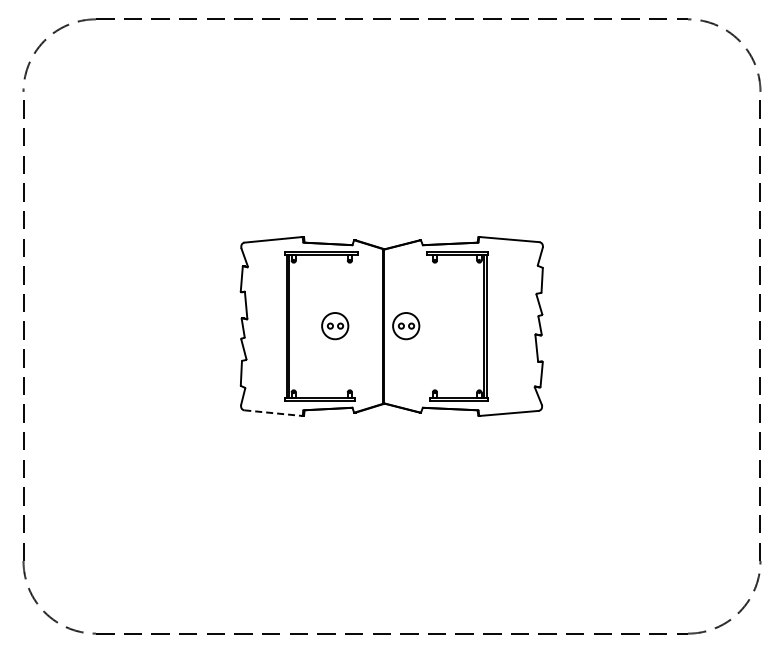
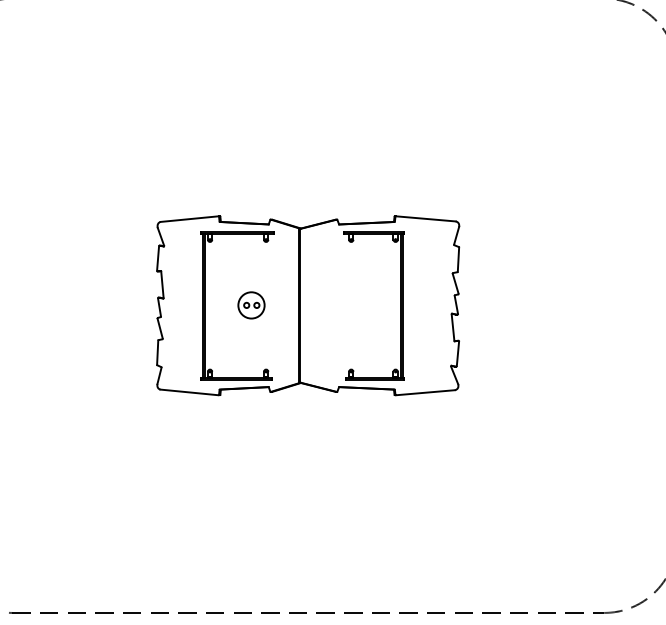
part: (406, 326) -> (322, 305), removed
line: (273, 413) -> (189, 392), dashed -> solid

